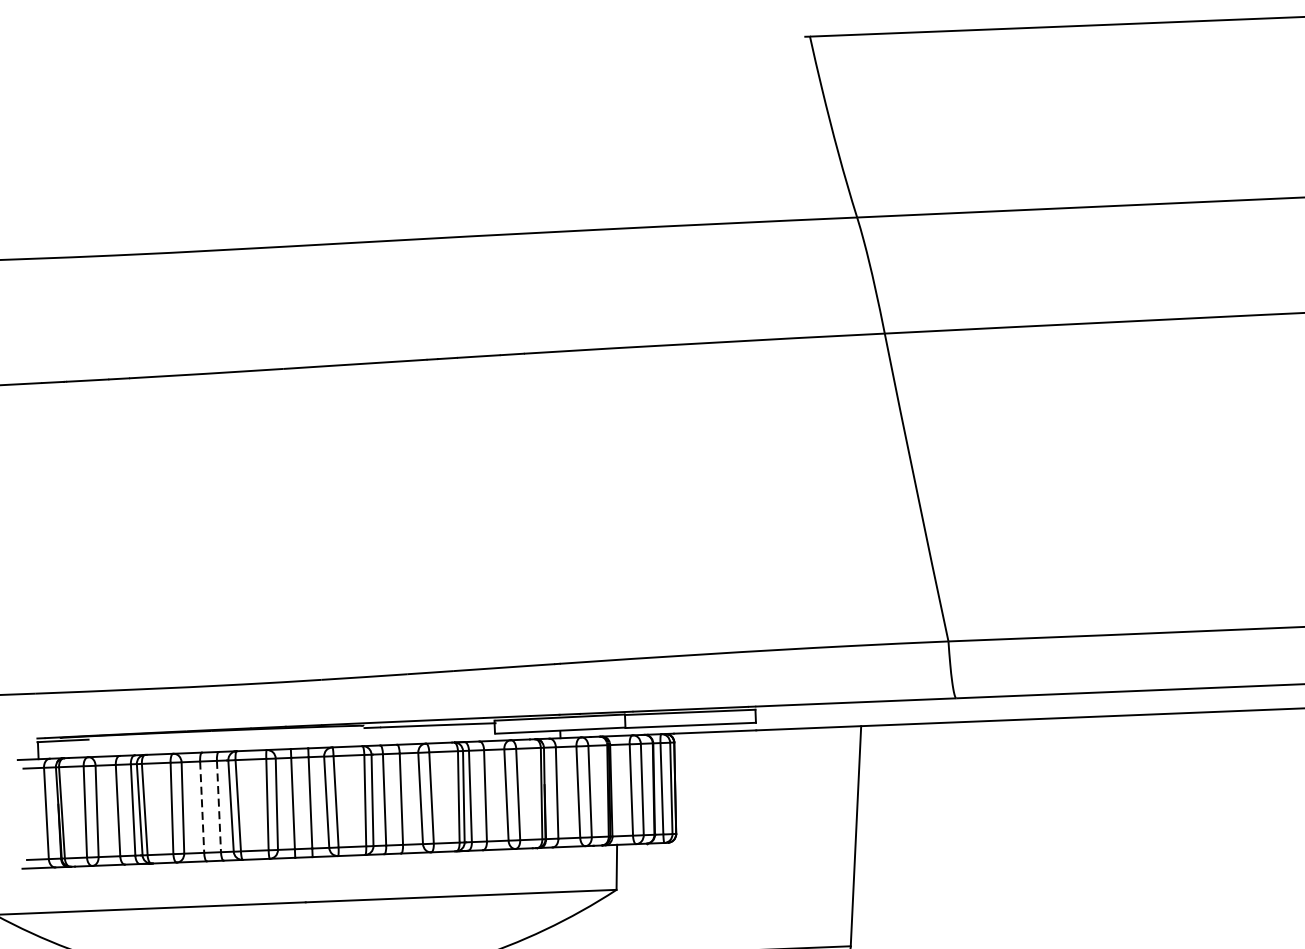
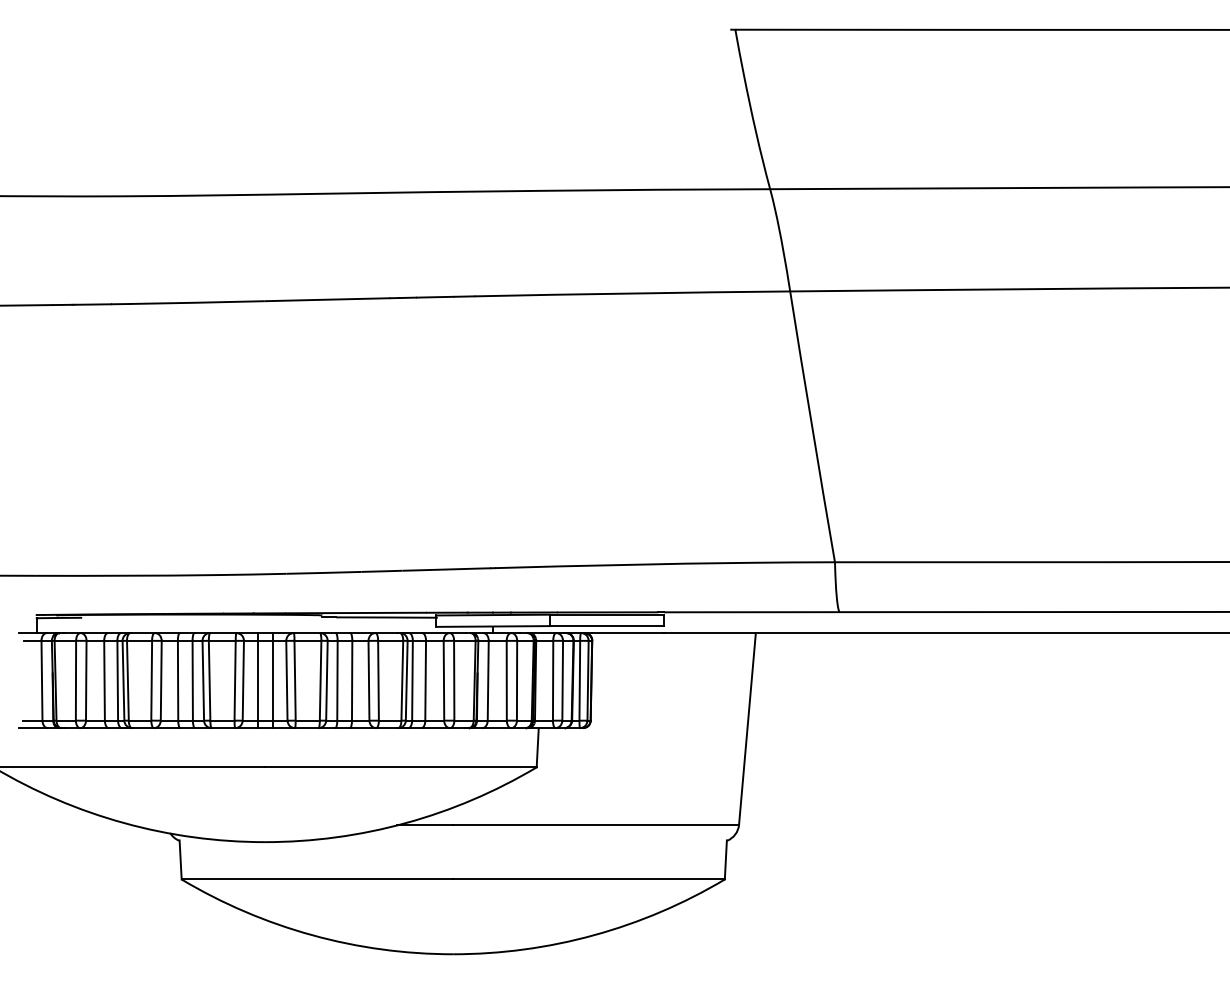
line: (202, 806) -> (178, 680), dashed -> solid
line: (218, 806) -> (192, 680), dashed -> solid

